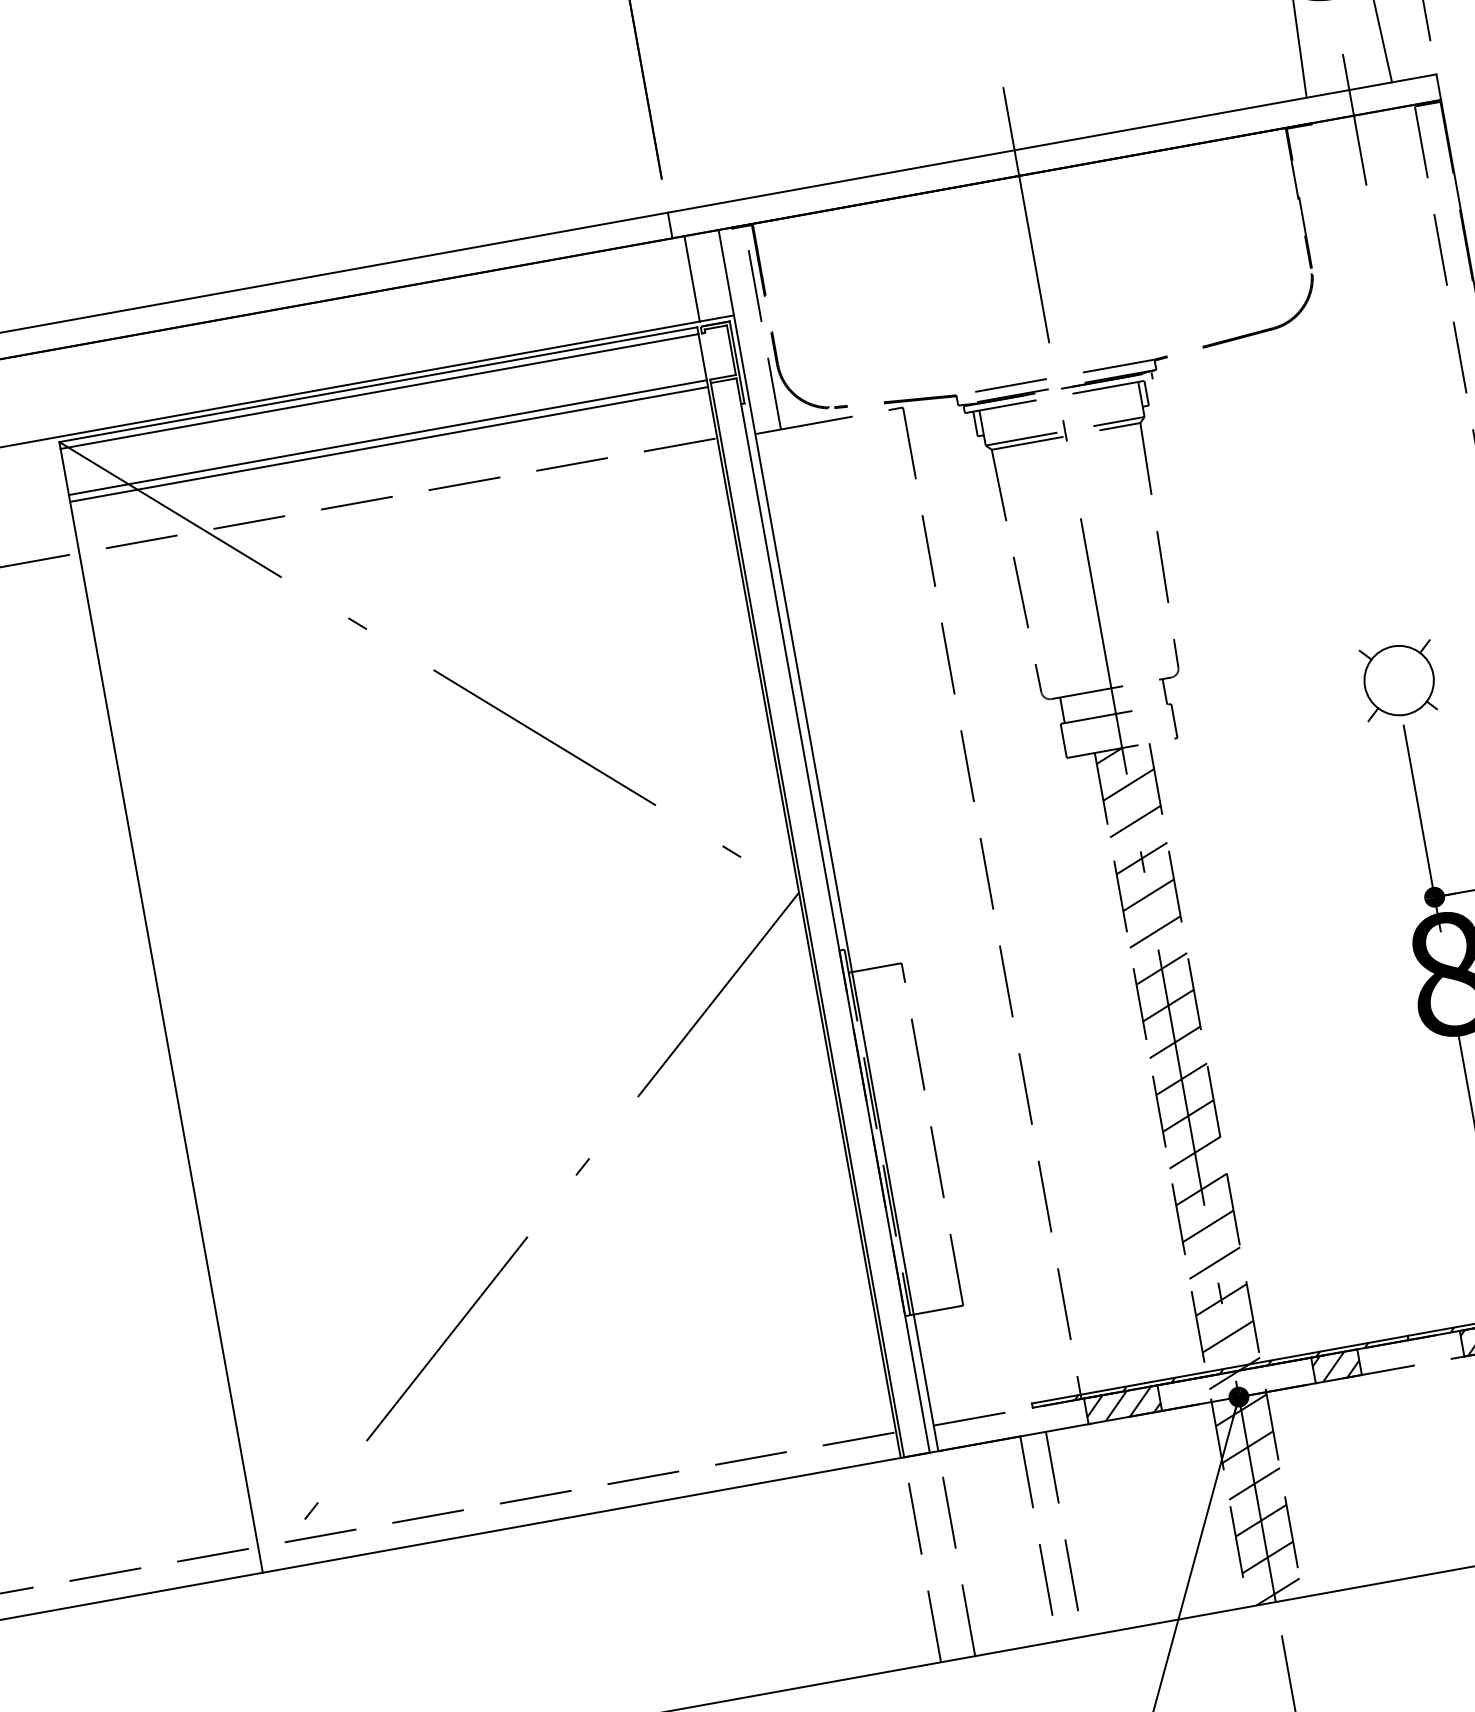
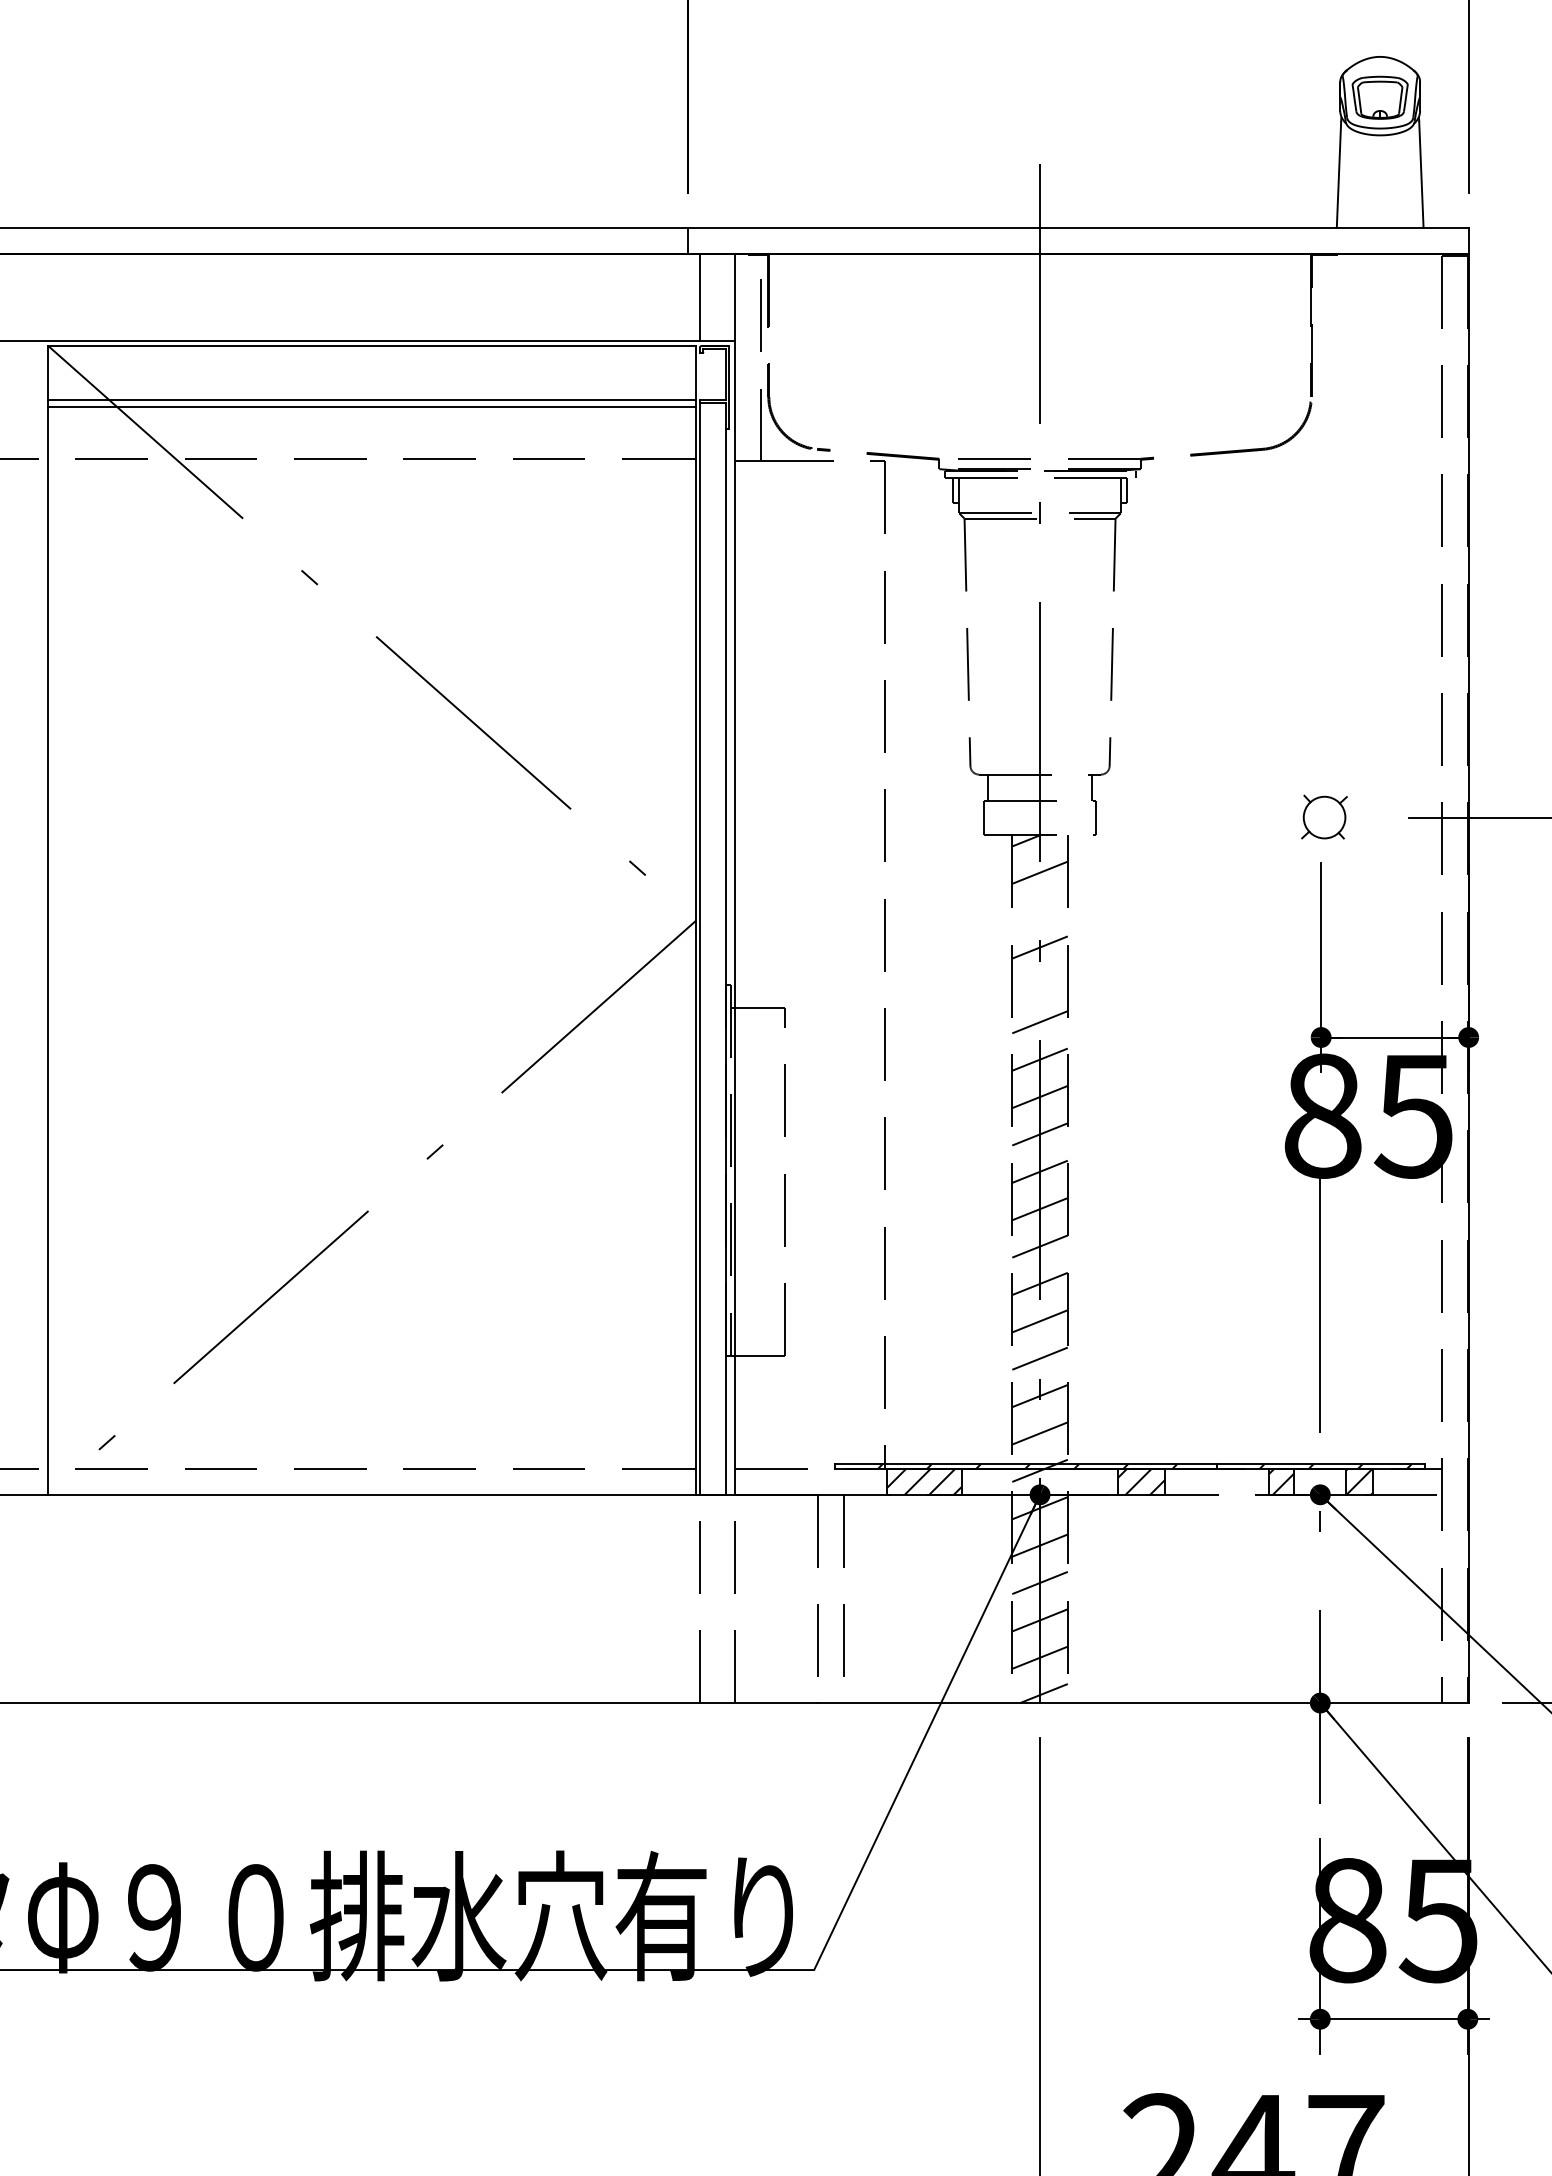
line: (1355, 120) -> (1380, 258), removed
line: (379, 391) -> (372, 352), removed
part: (1398, 679) -> (1324, 816), size x0.6
line: (1134, 822) -> (1039, 910), removed
line: (1148, 894) -> (1039, 984), removed

